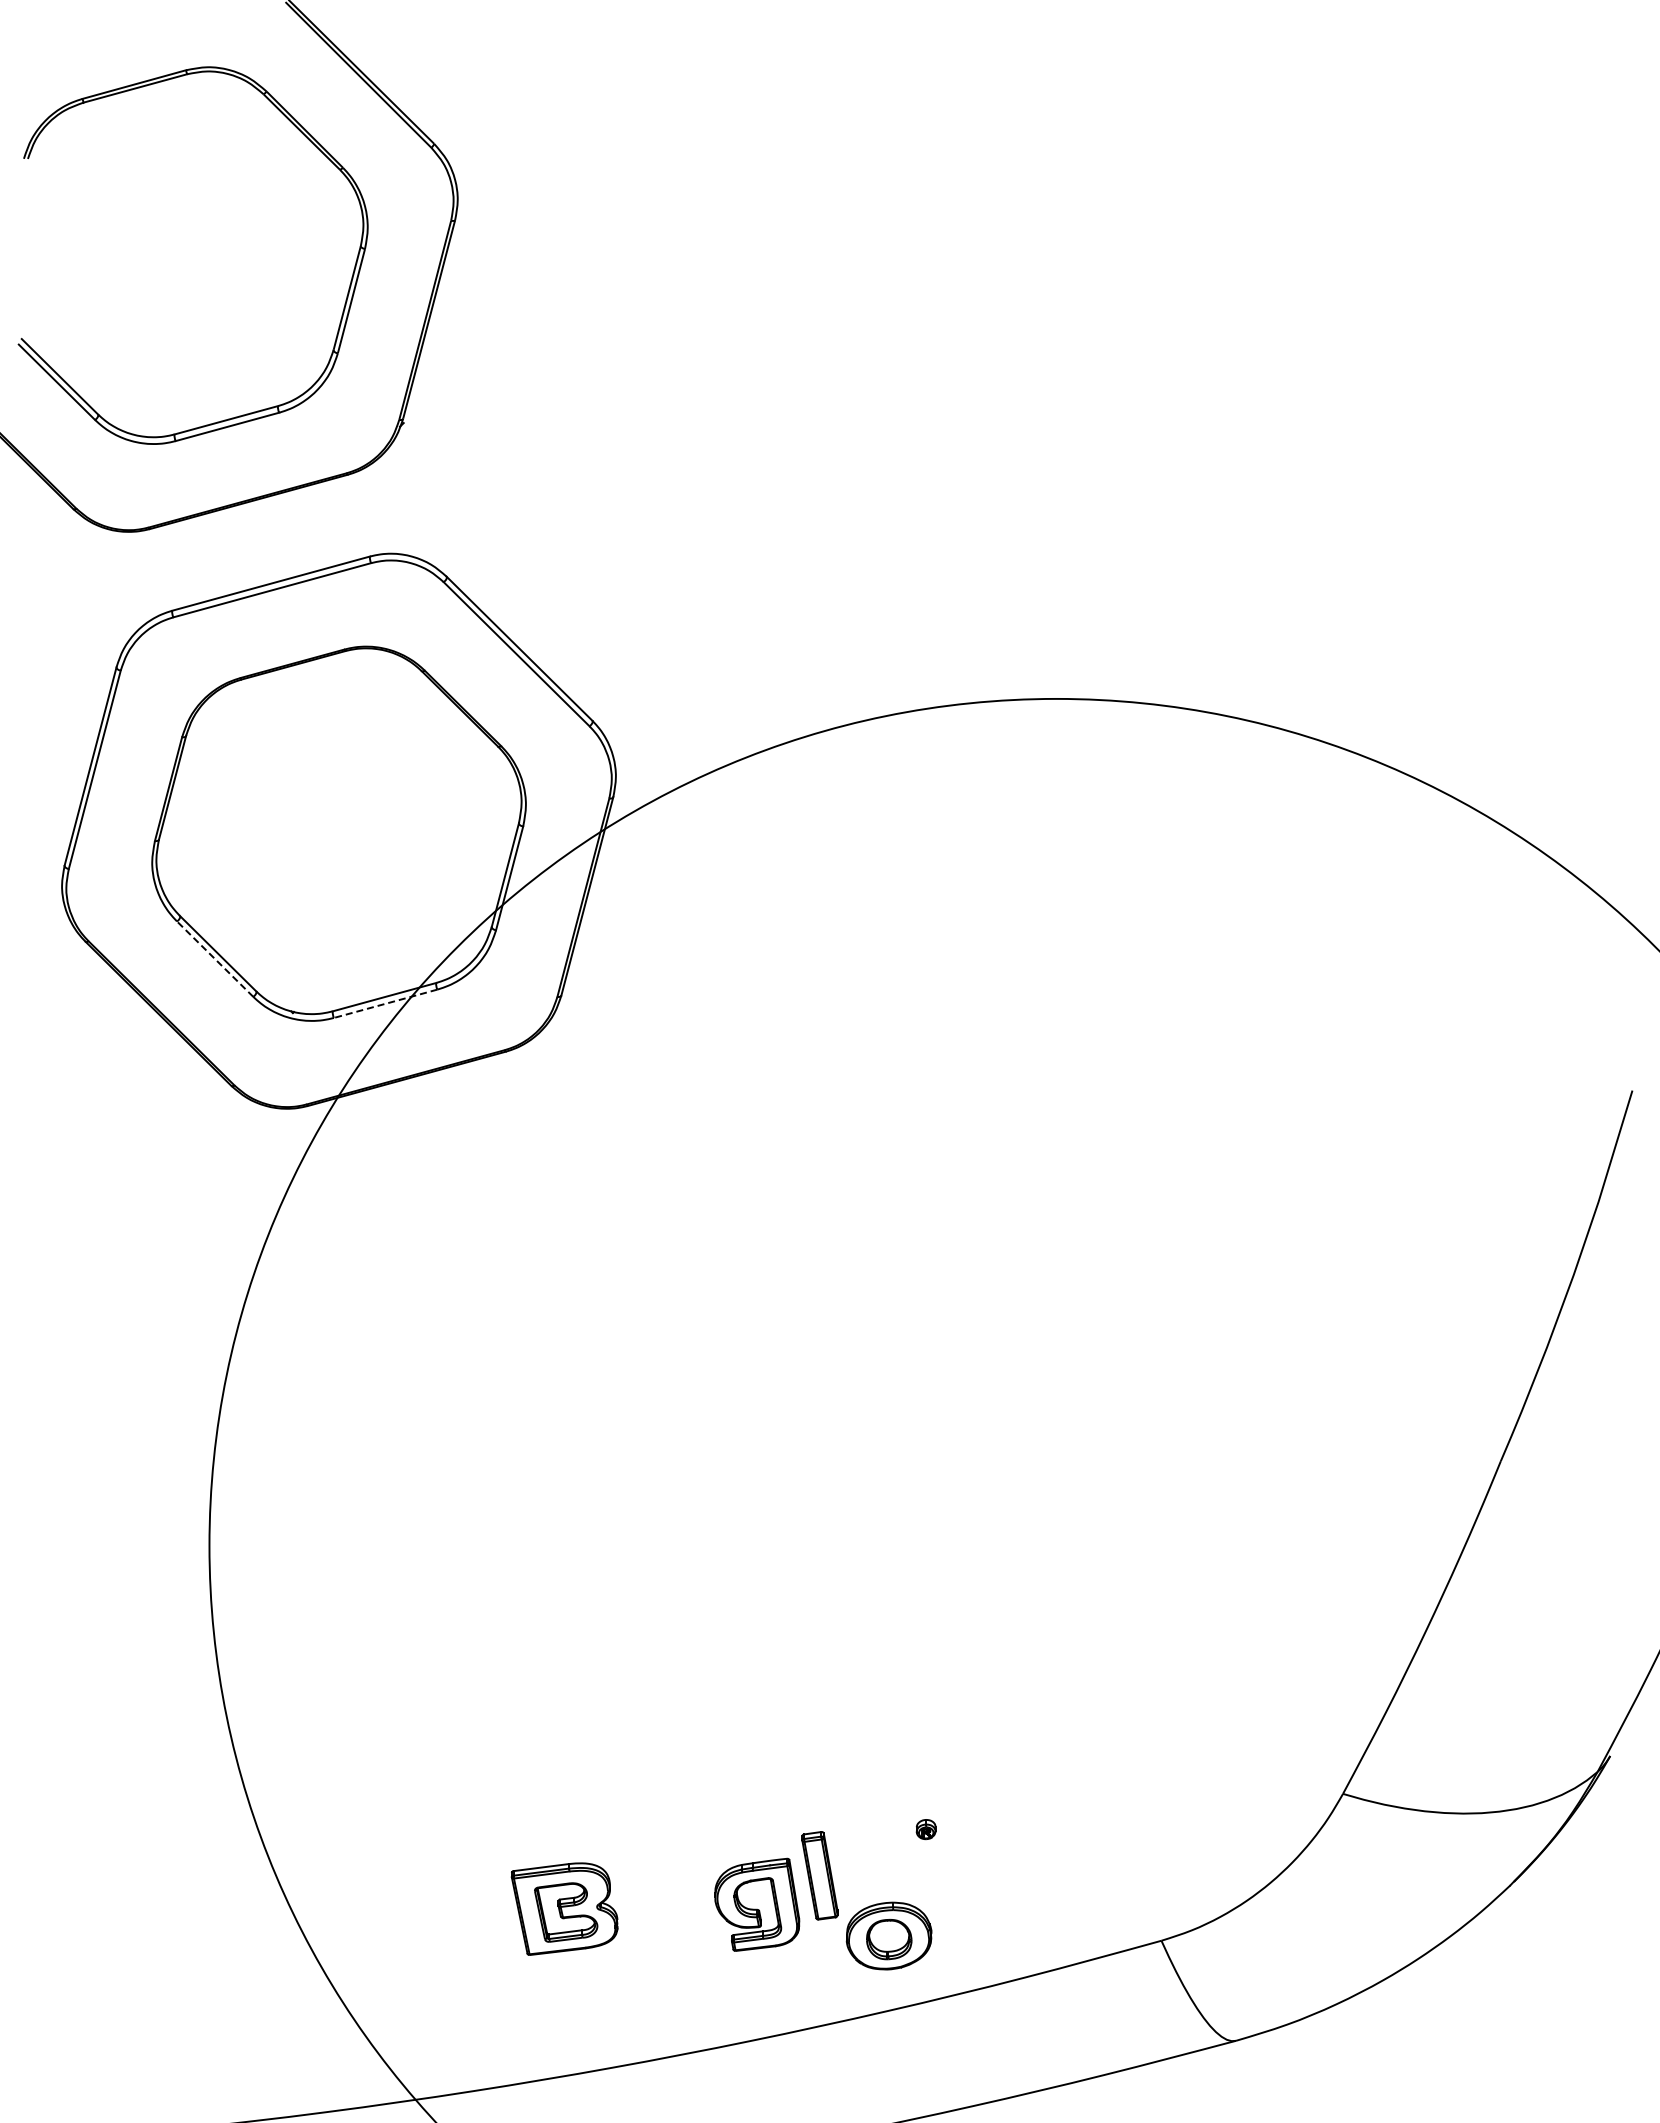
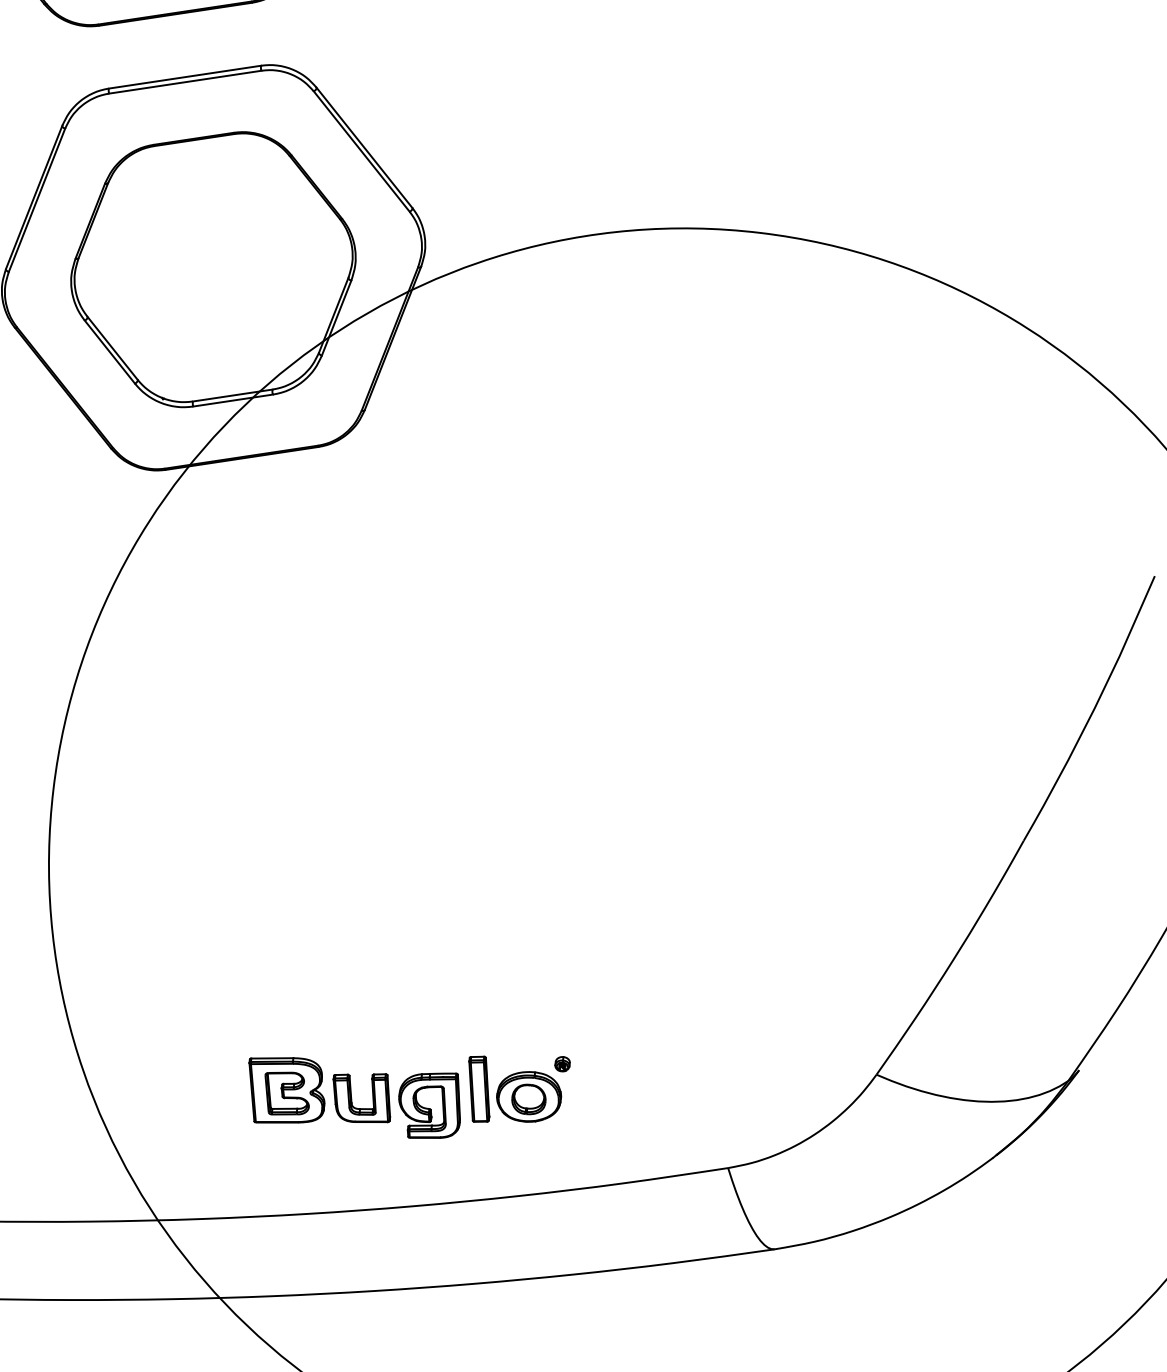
line: (215, 959) -> (110, 352), dashed -> solid
line: (385, 1003) -> (232, 400), dashed -> solid
part: (652, 1904) -> (351, 1095), added
part: (888, 1935) -> (528, 1096), moved

